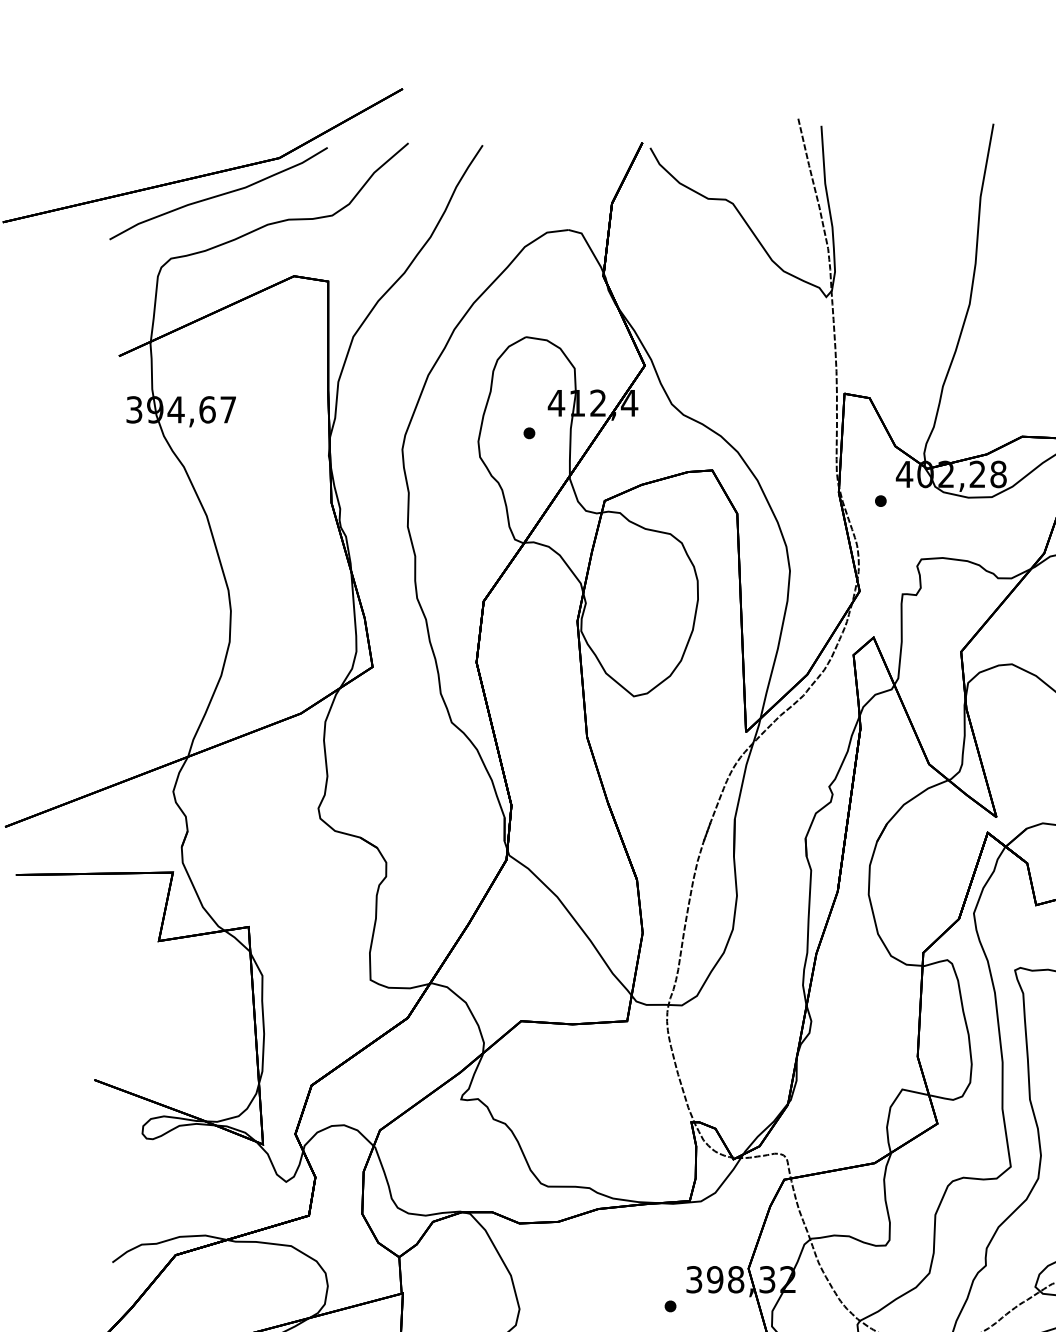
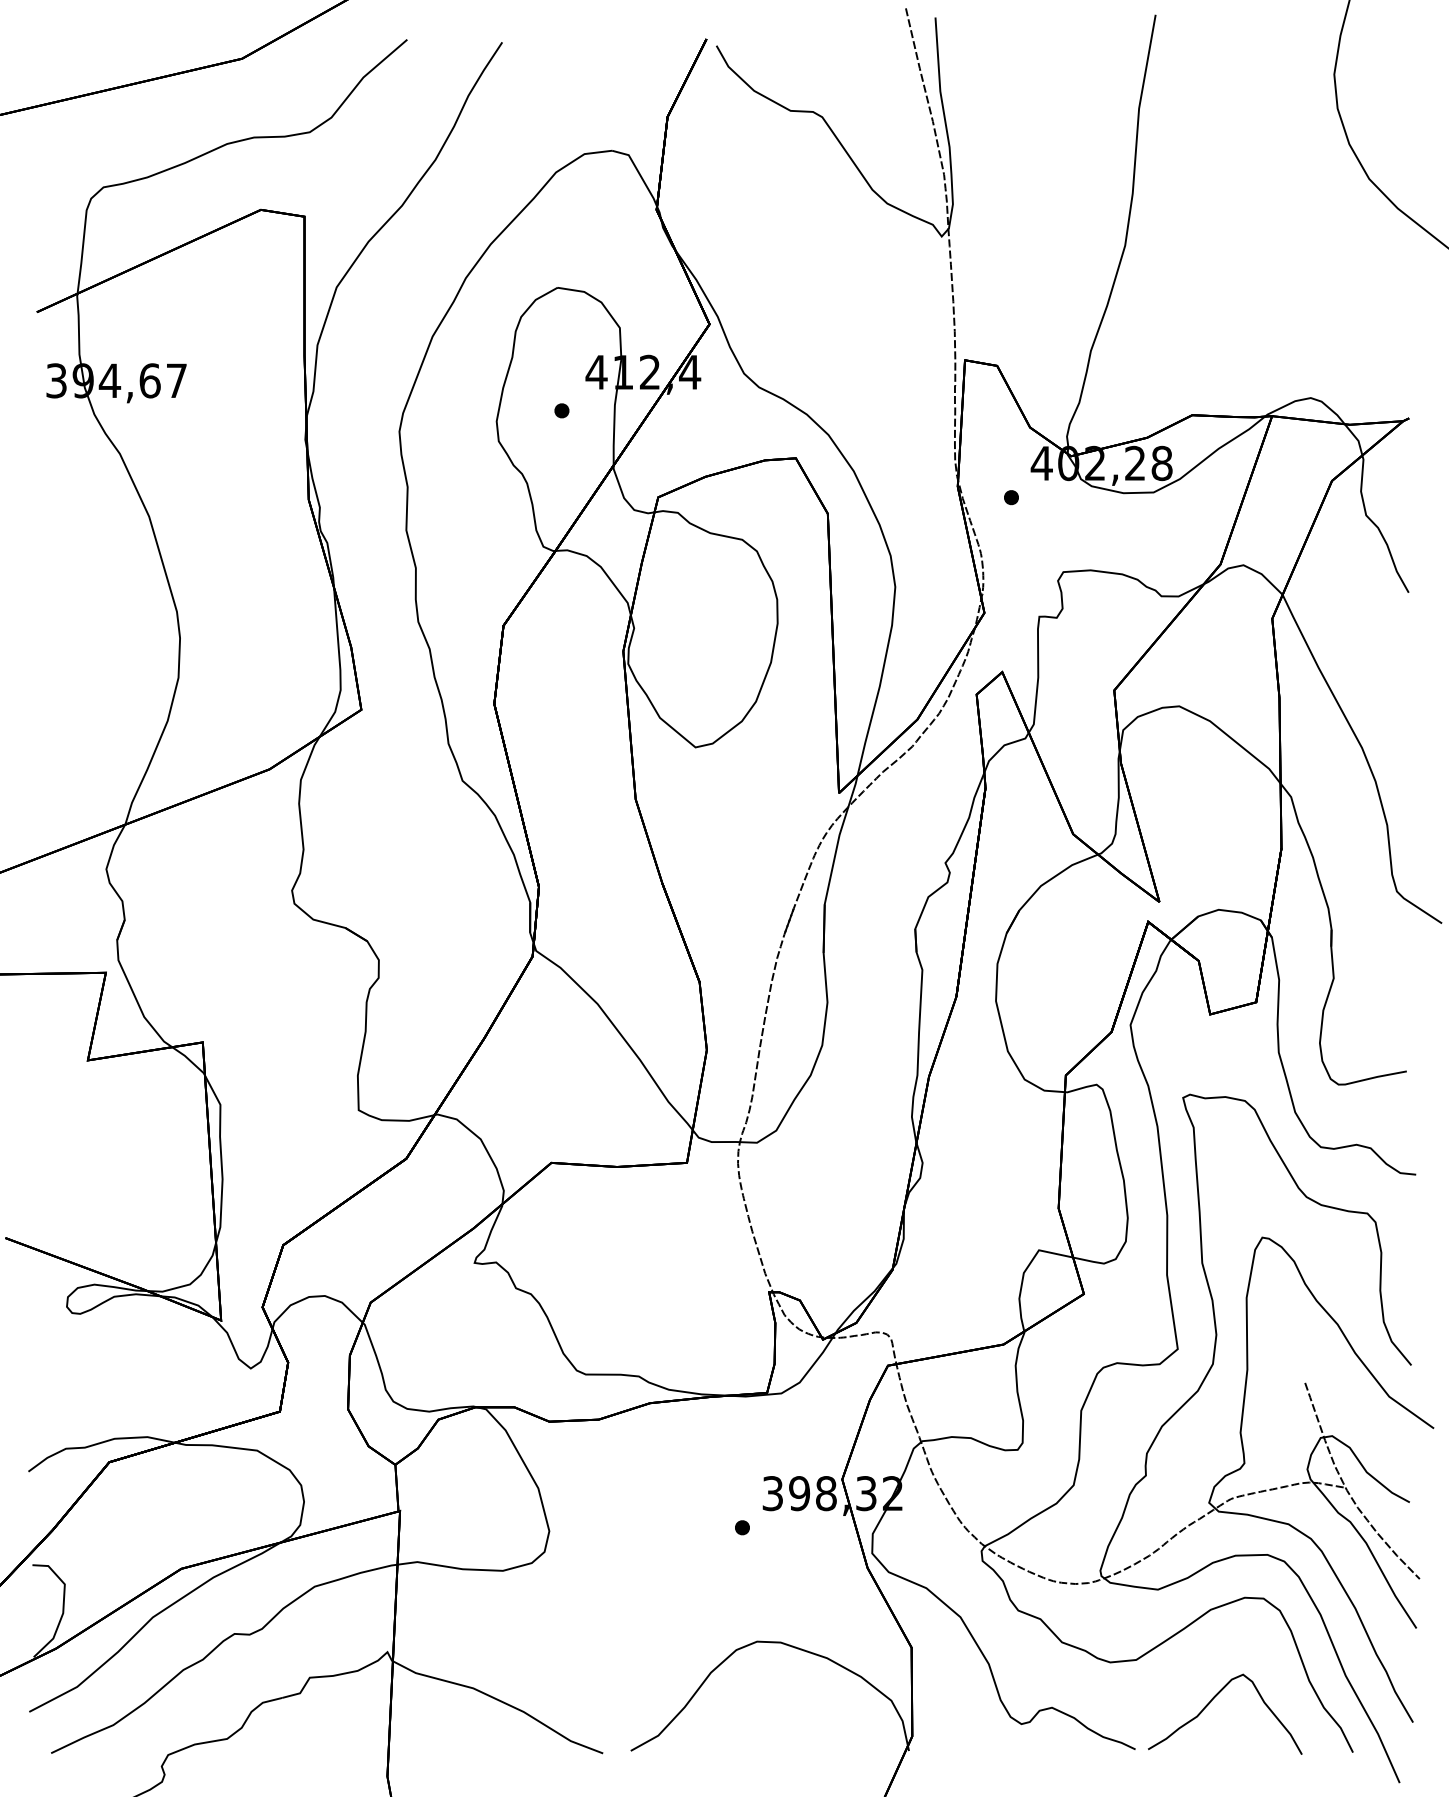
curve: (218, 194) -> (164, 105), removed

